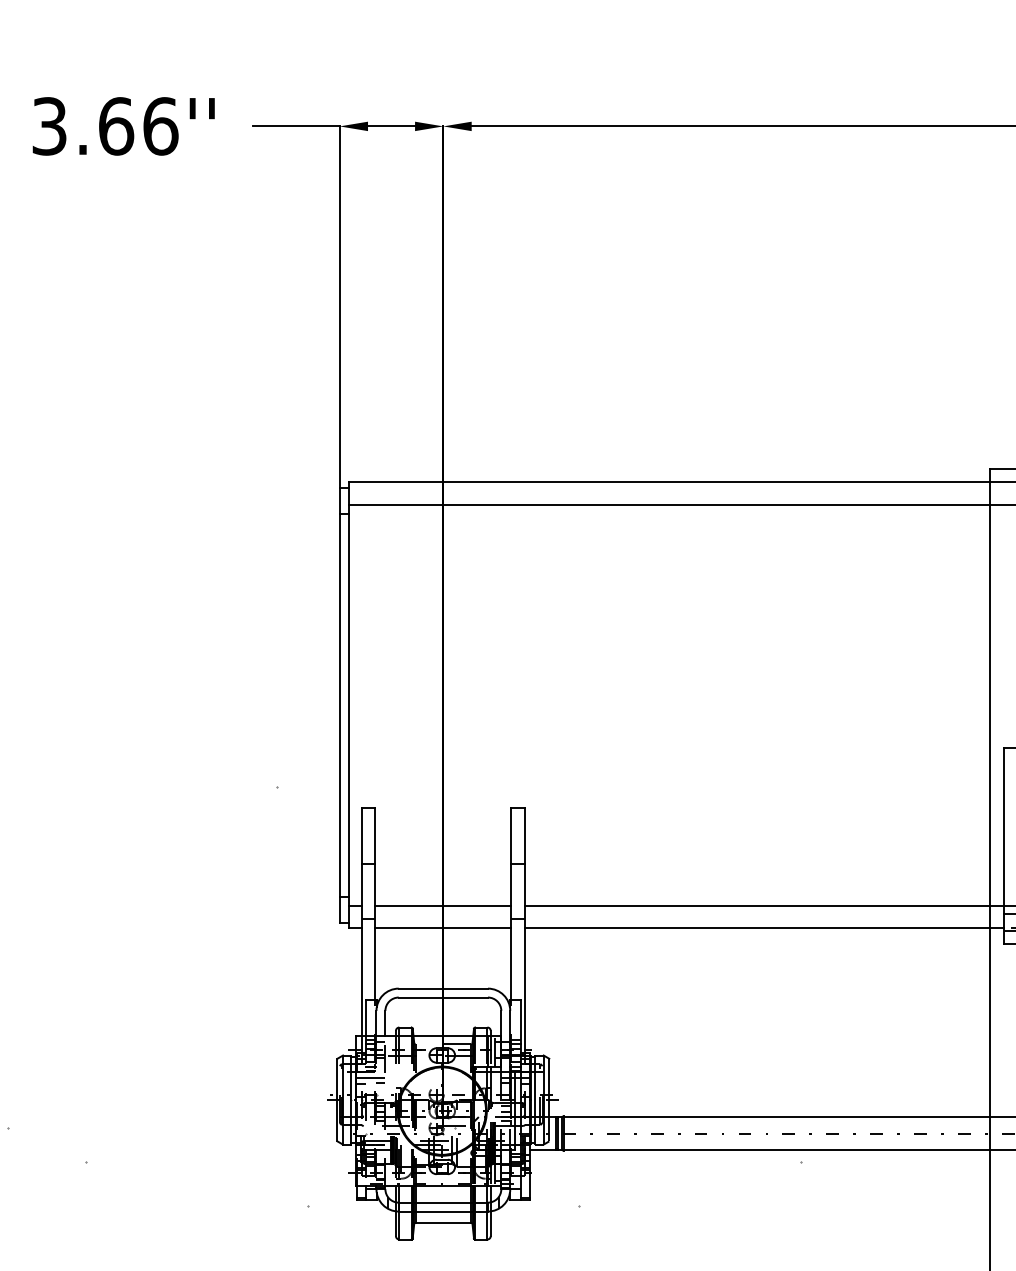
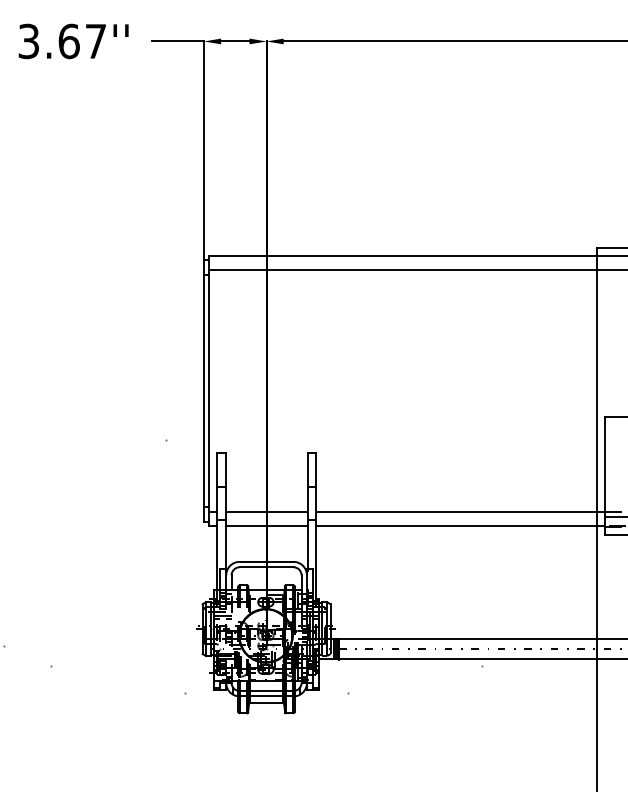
text: (159, 126) -> (95, 41), 3.66'' -> 3.67''

